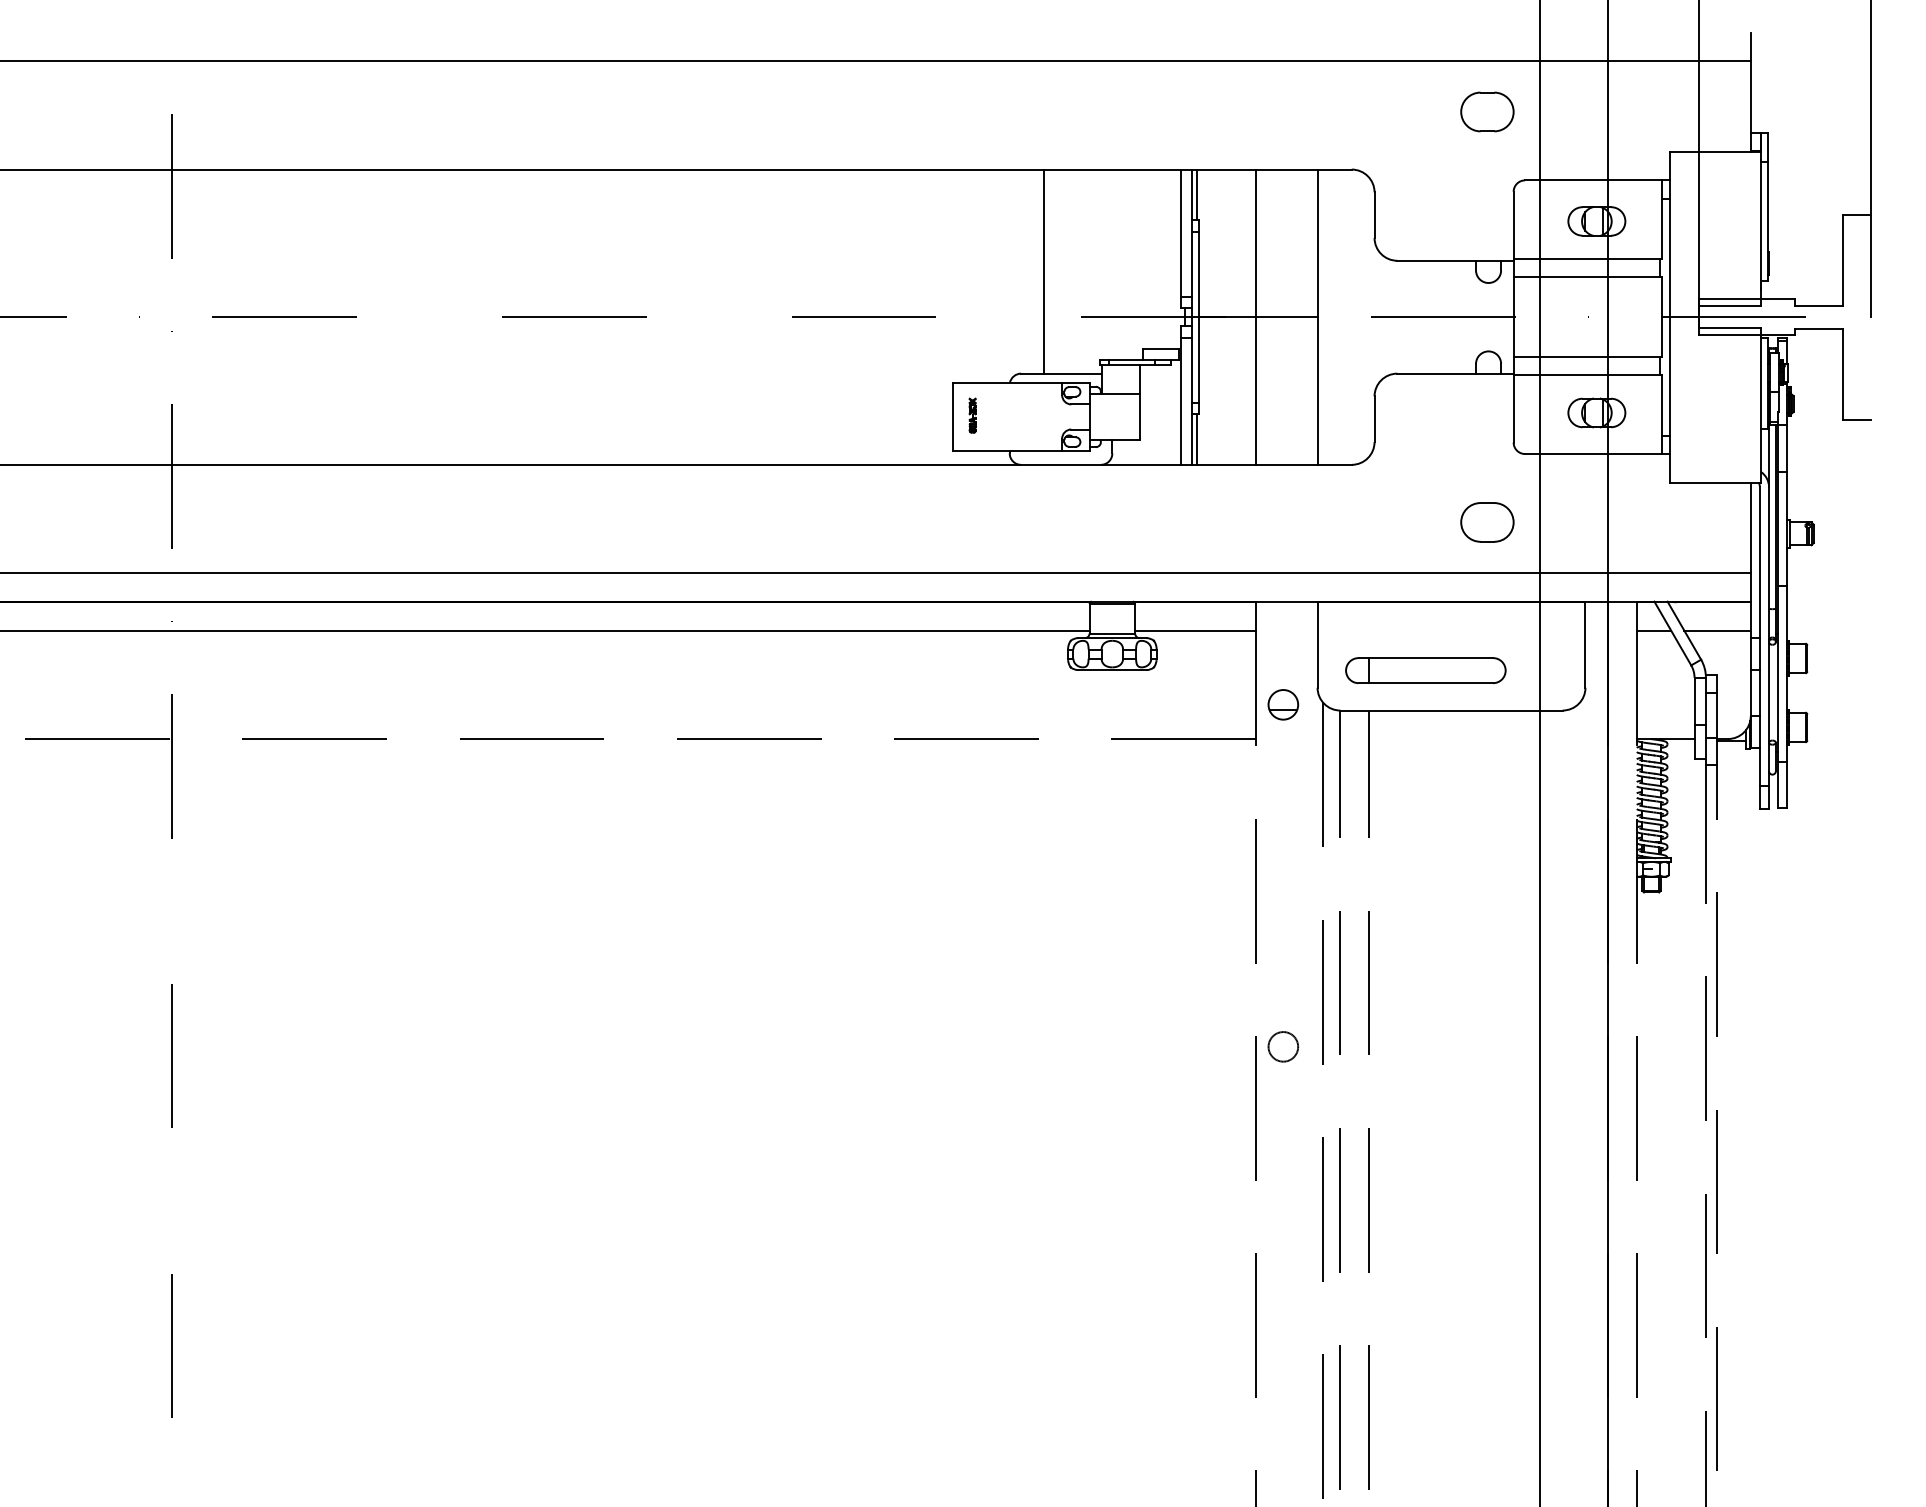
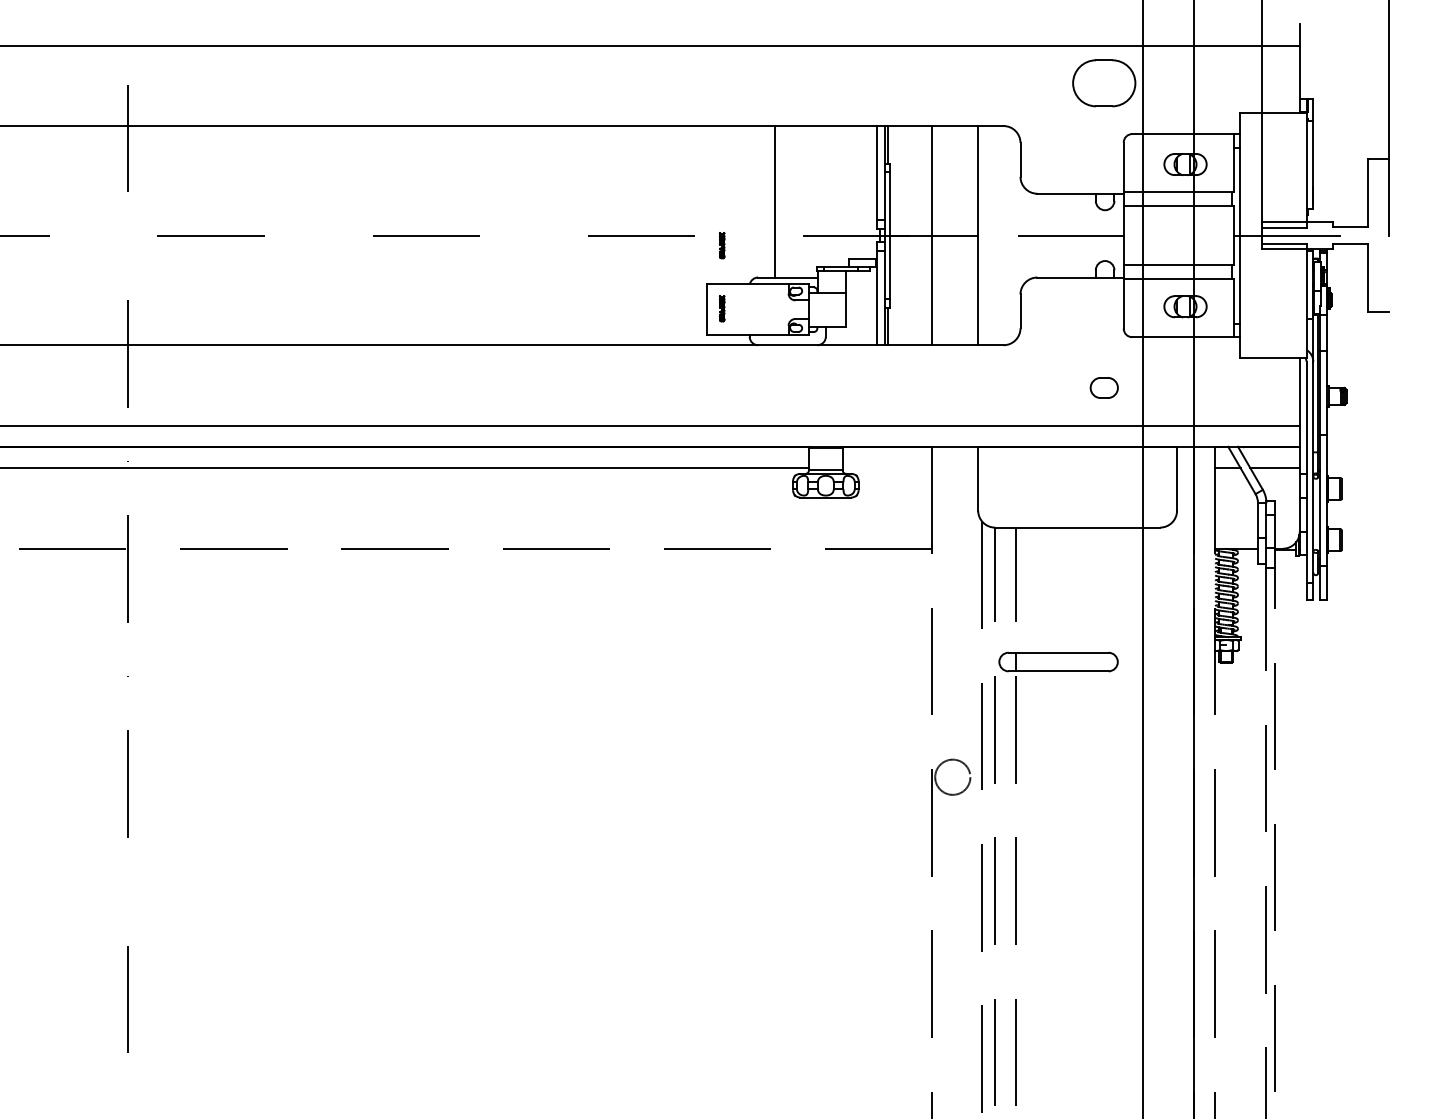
part: (1487, 111) -> (1104, 82), size x1.6
part: (972, 330) -> (722, 245), added
part: (1487, 522) -> (1104, 388), size x0.7
line: (1195, 630) -> (887, 468), removed
part: (1425, 670) -> (1058, 661), moved
part: (1283, 704) -> (952, 523), removed
circle: (1283, 1046) -> (952, 776), size x1.6

